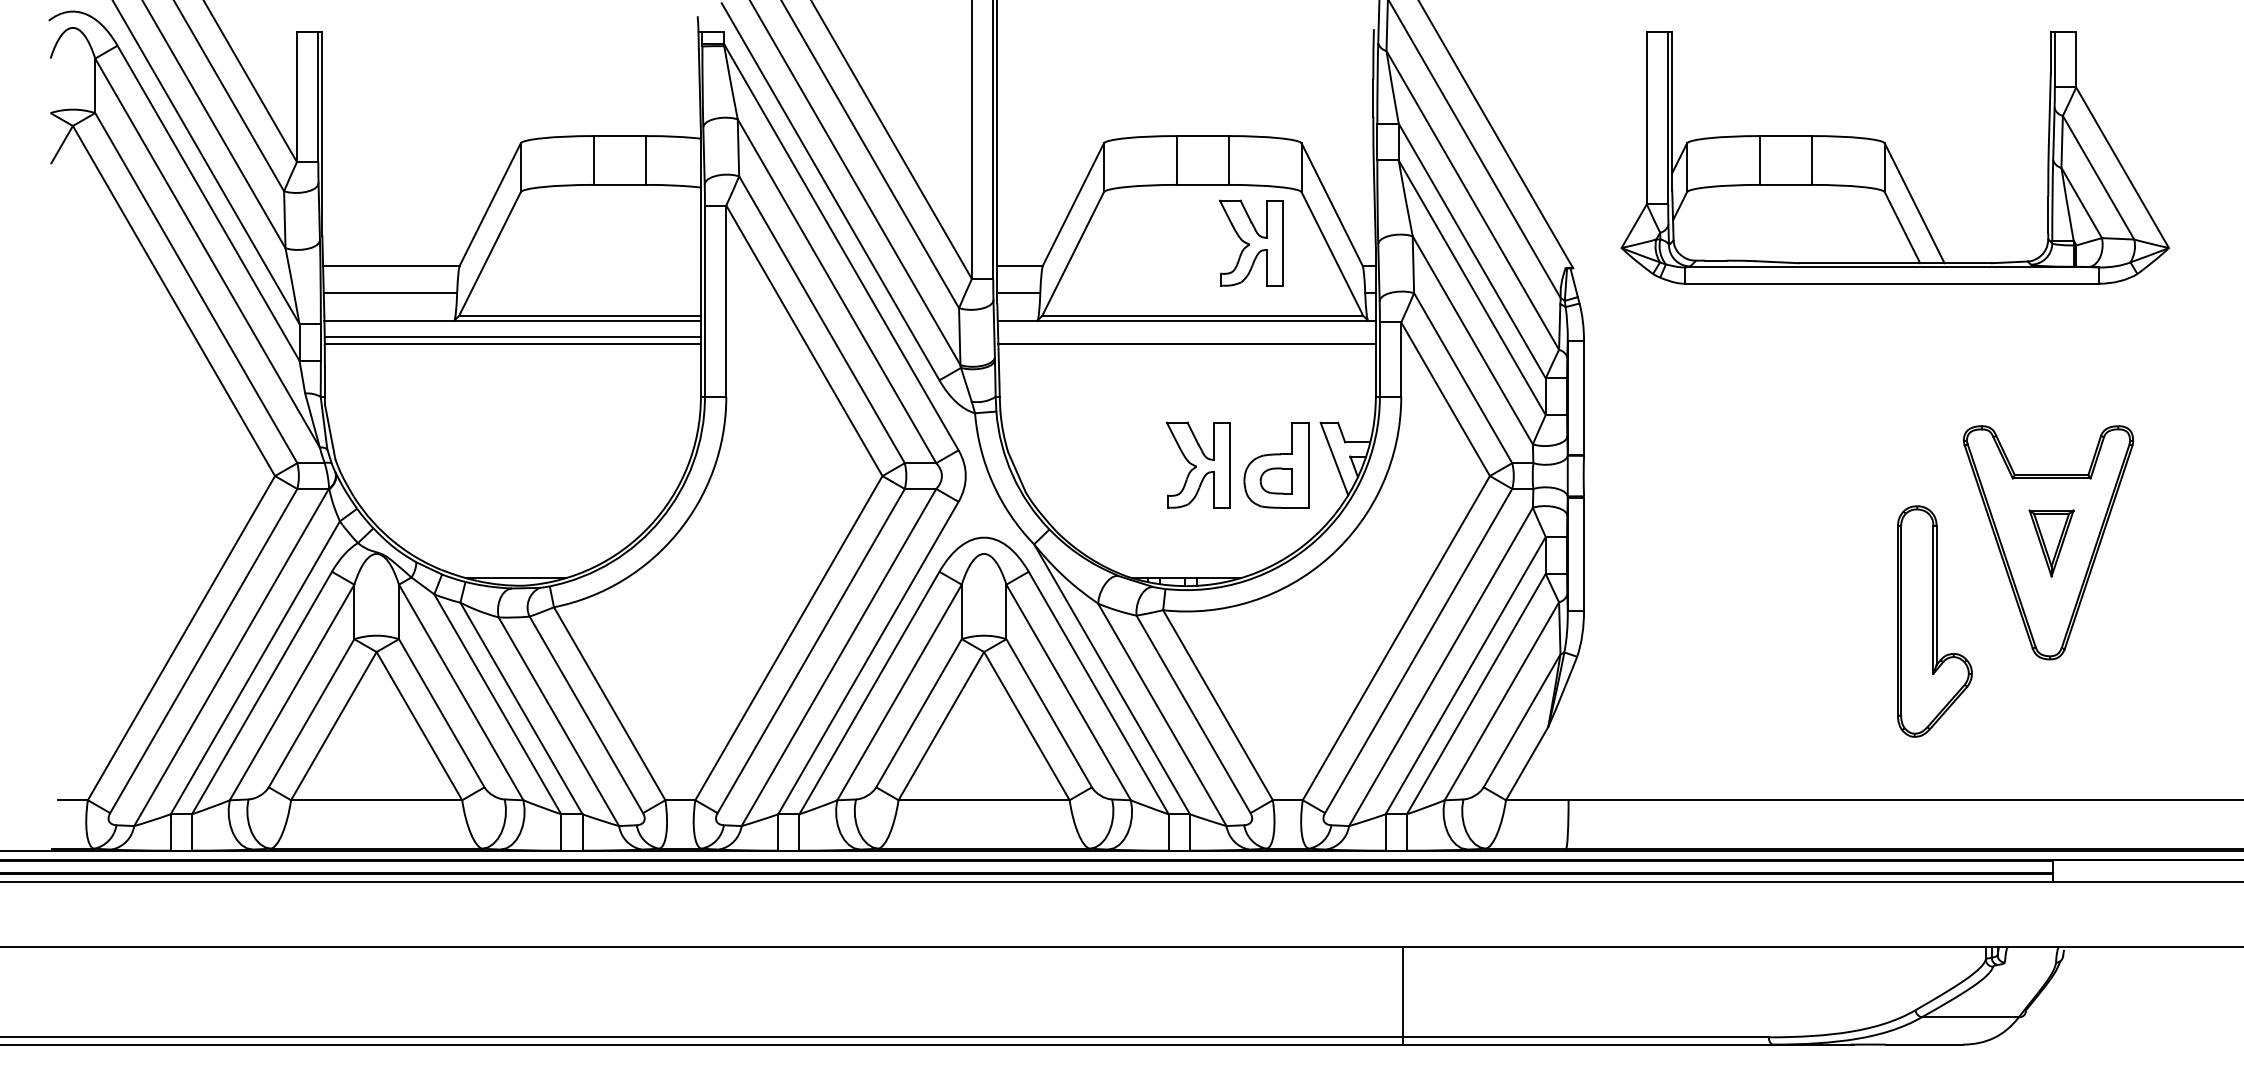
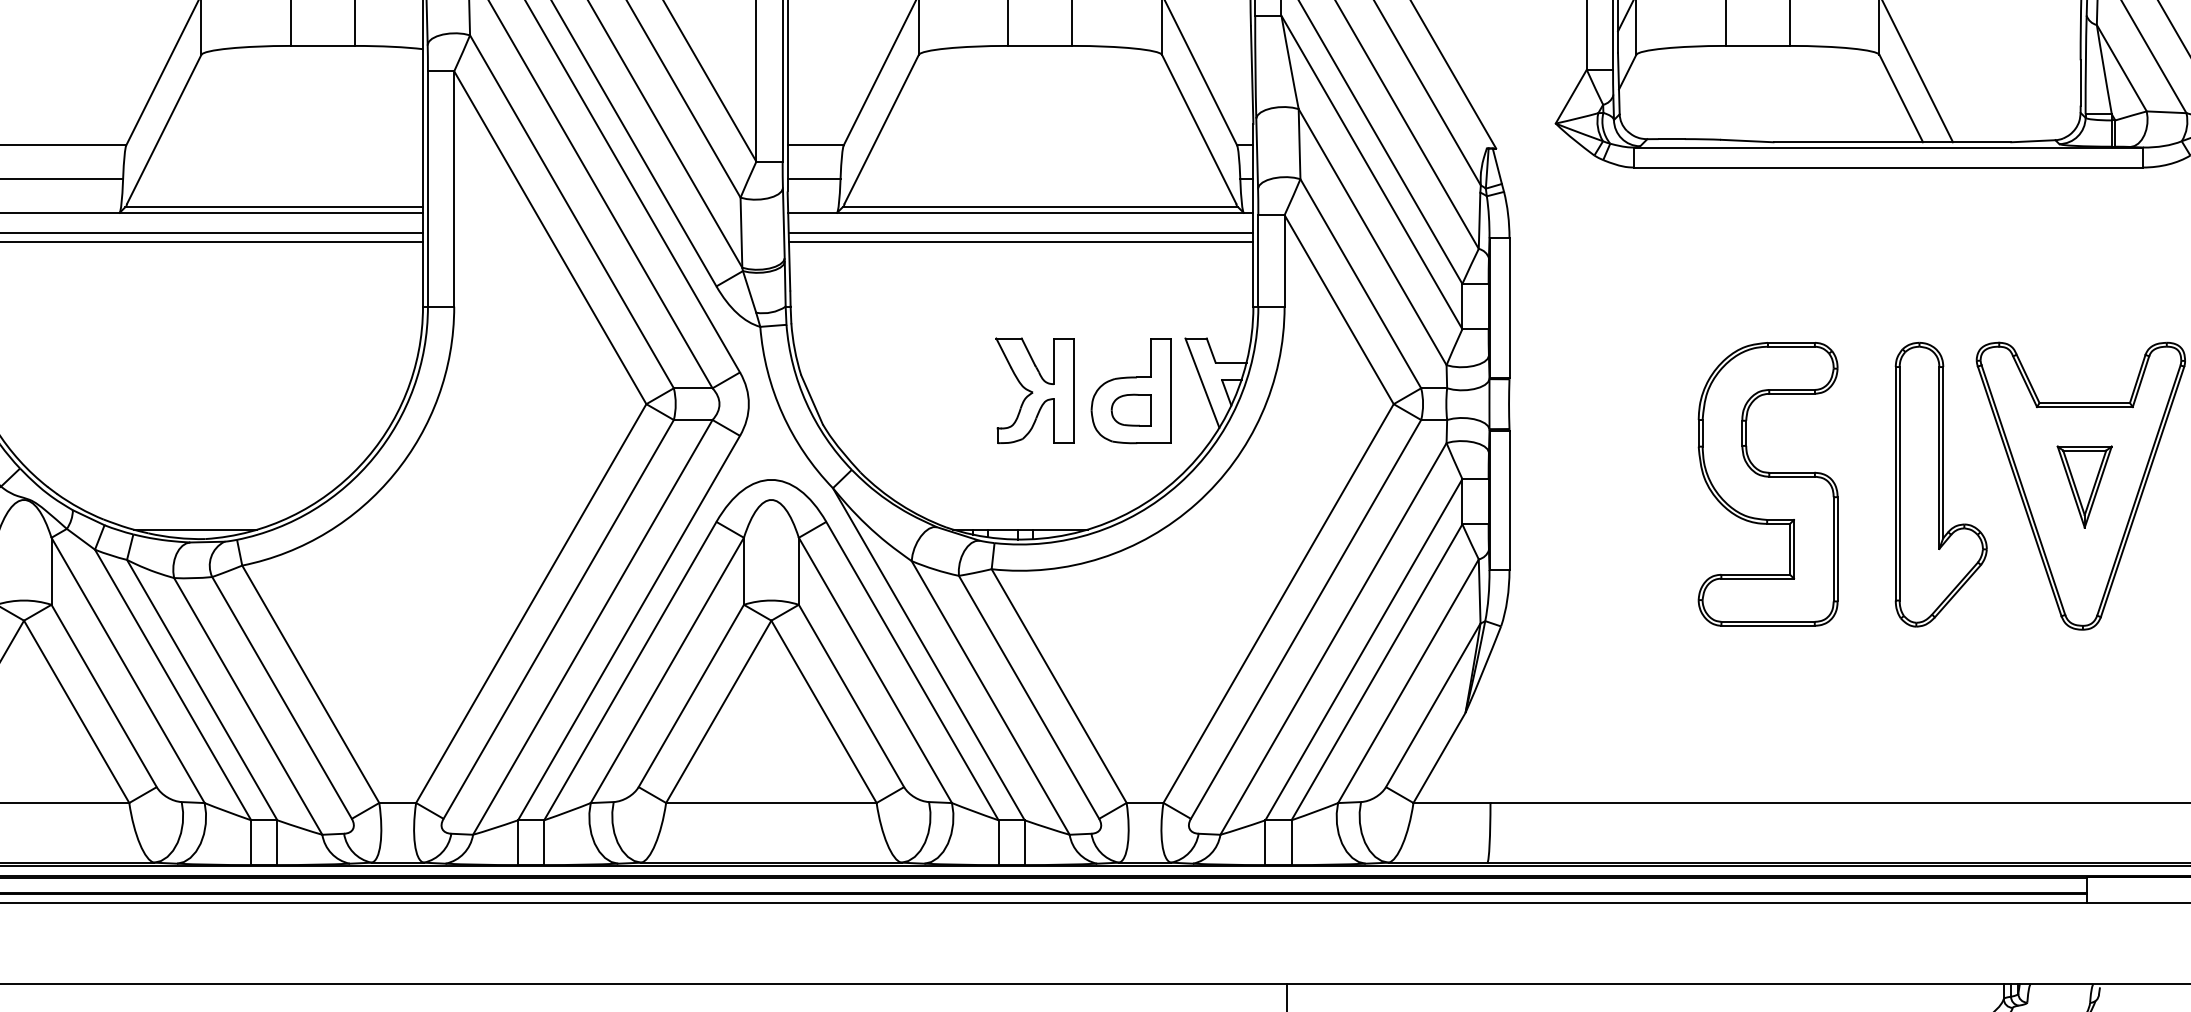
part: (1250, 242) -> (1099, 116), removed
line: (1186, 337) -> (1020, 233), added
part: (1793, 541) -> (1767, 484), added
part: (1934, 621) -> (1940, 484), moved

